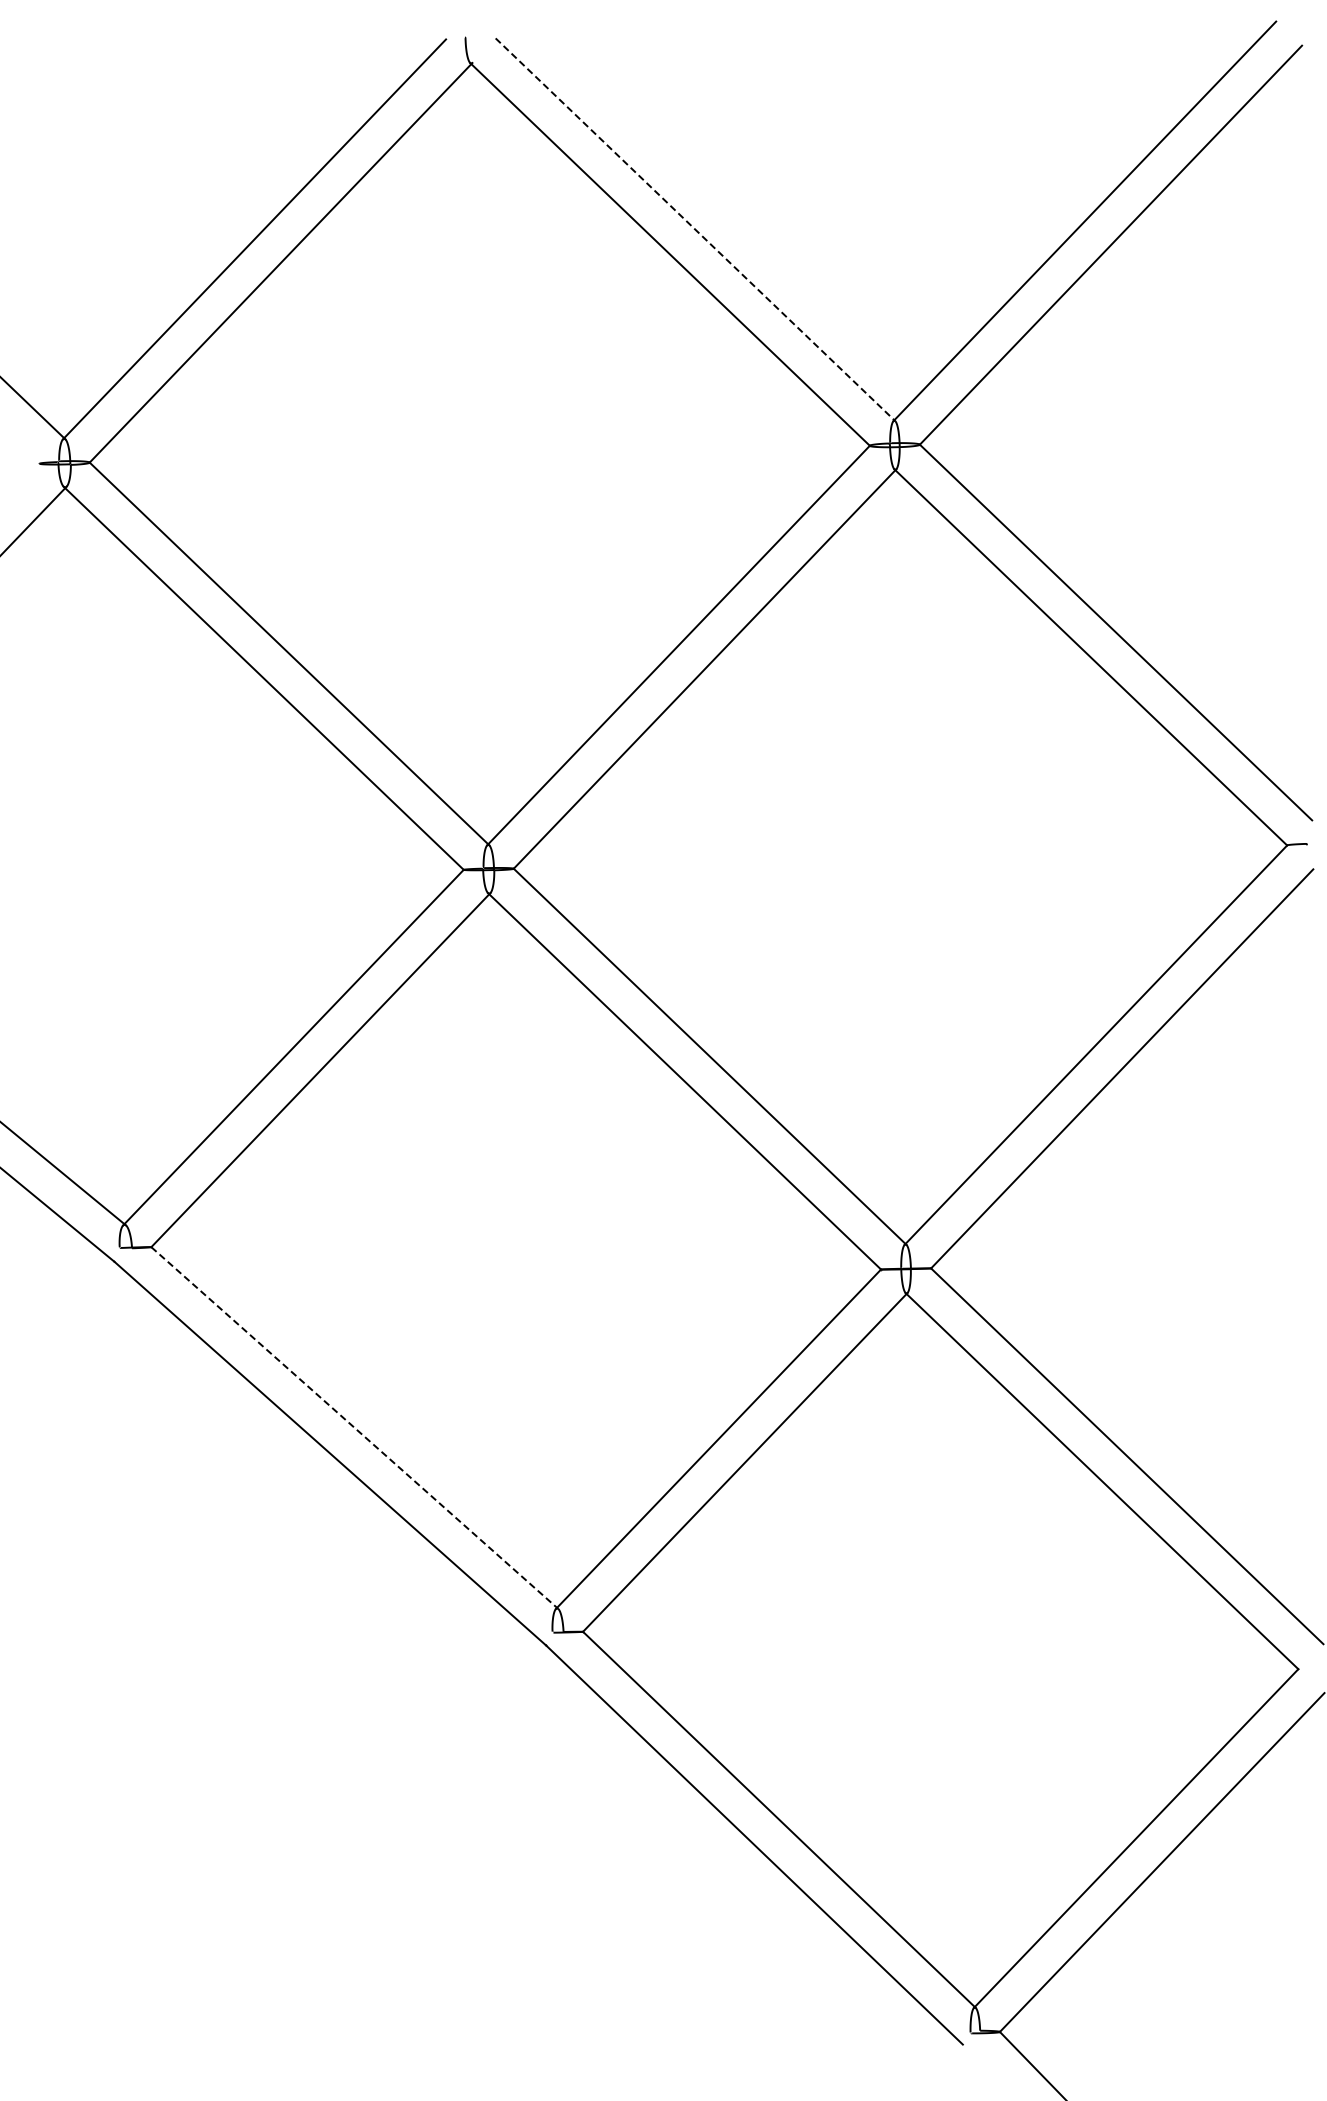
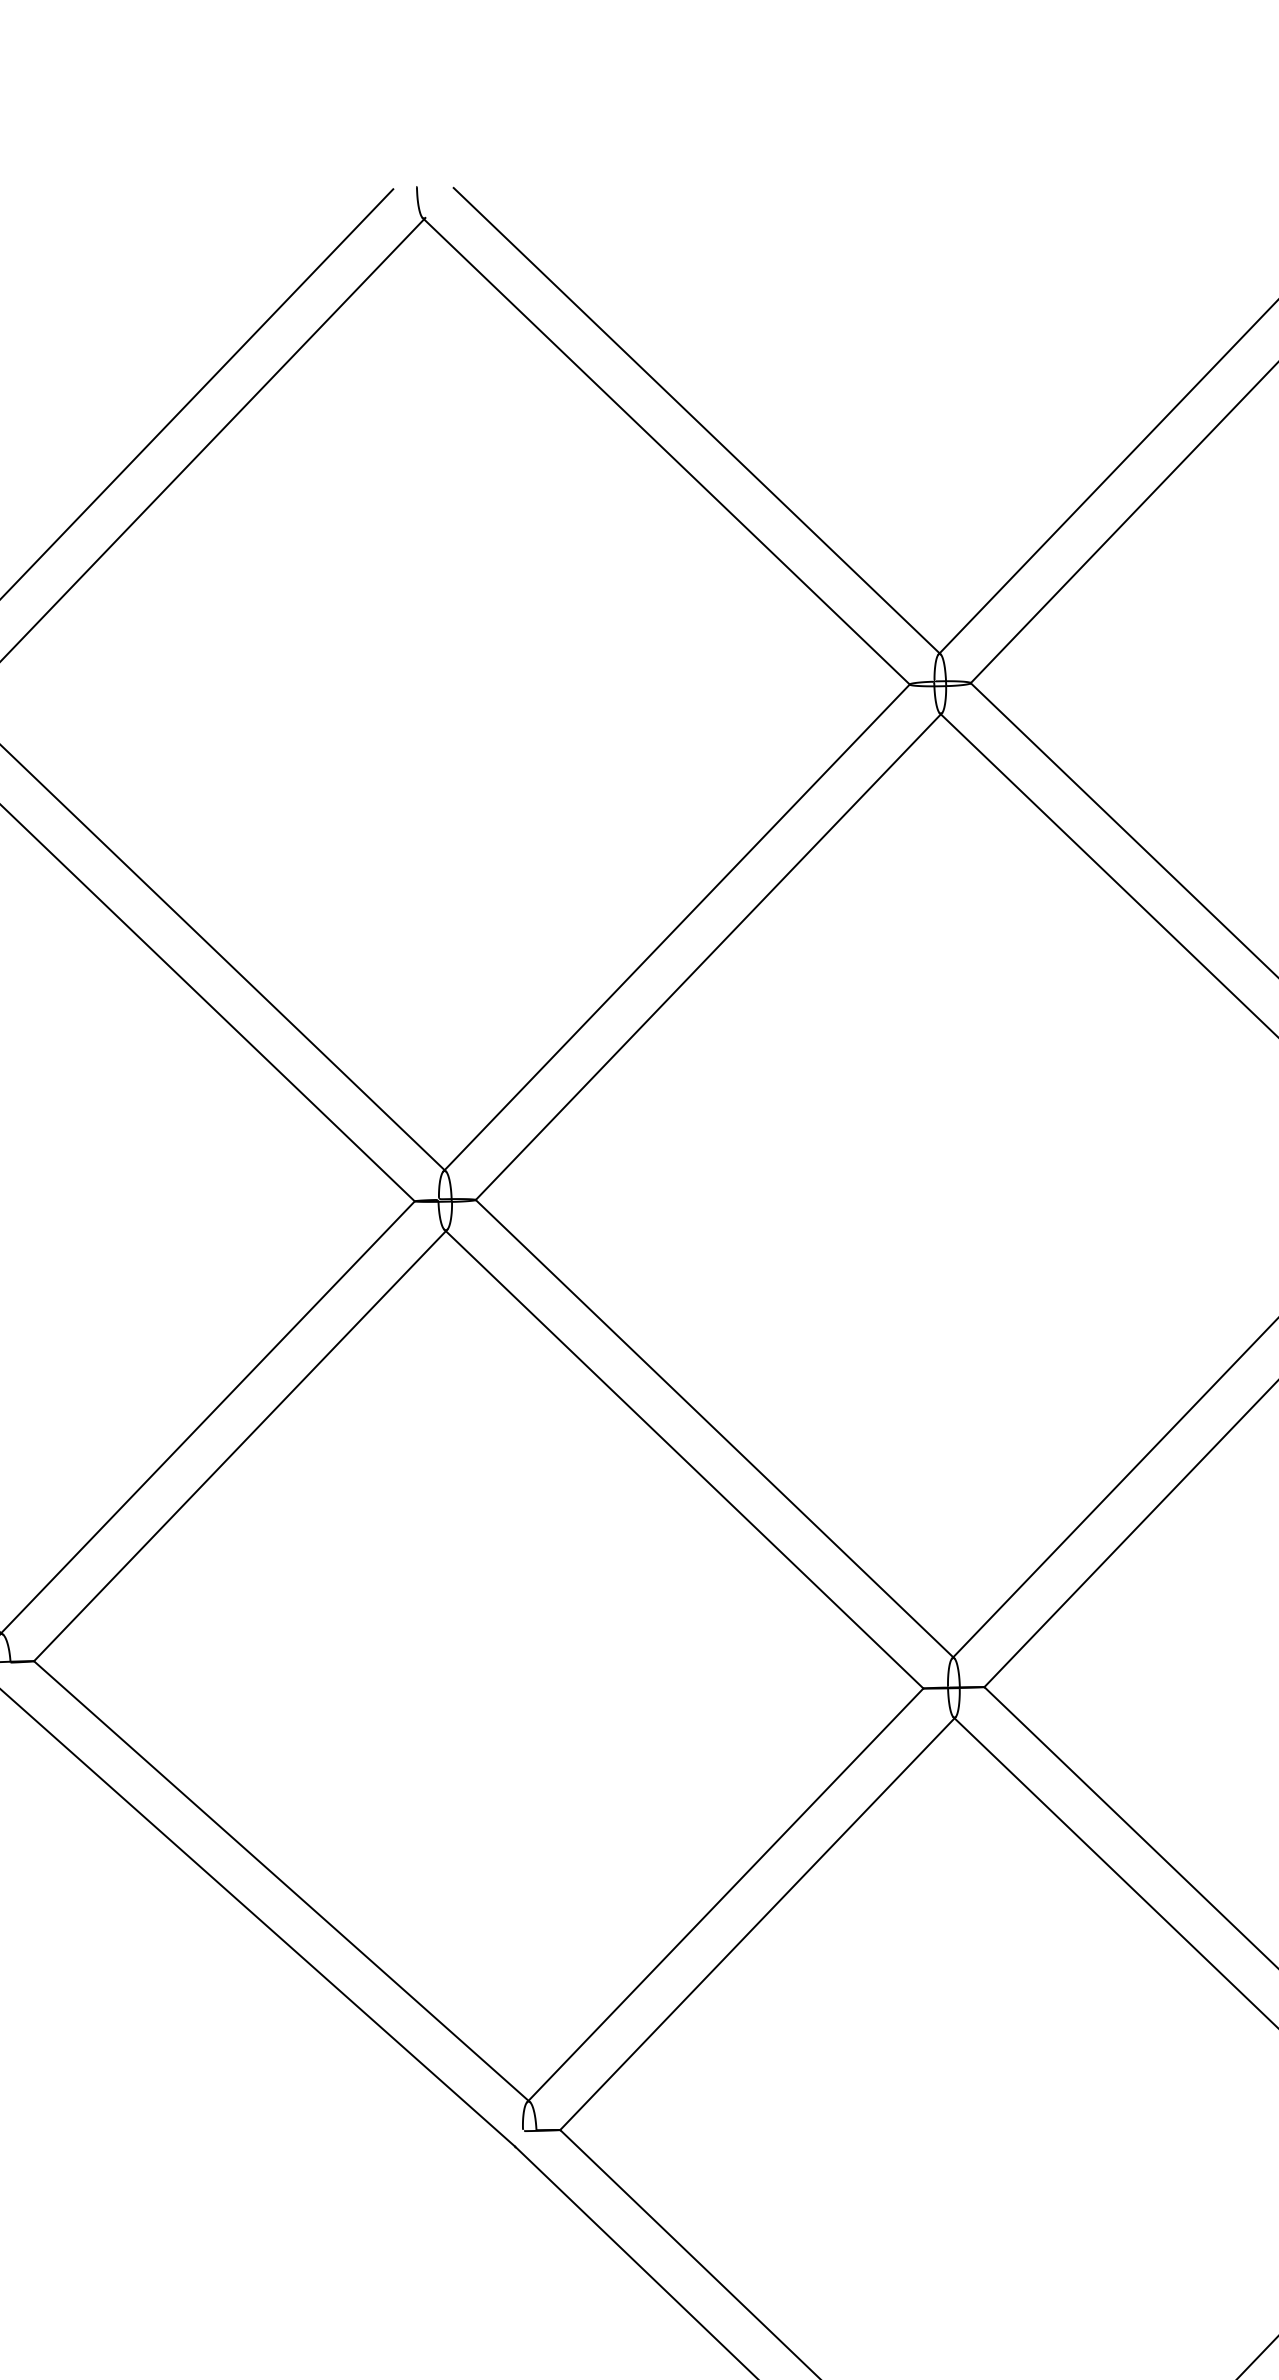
line: (695, 229) -> (697, 420), dashed -> solid
line: (355, 1428) -> (282, 1882), dashed -> solid

